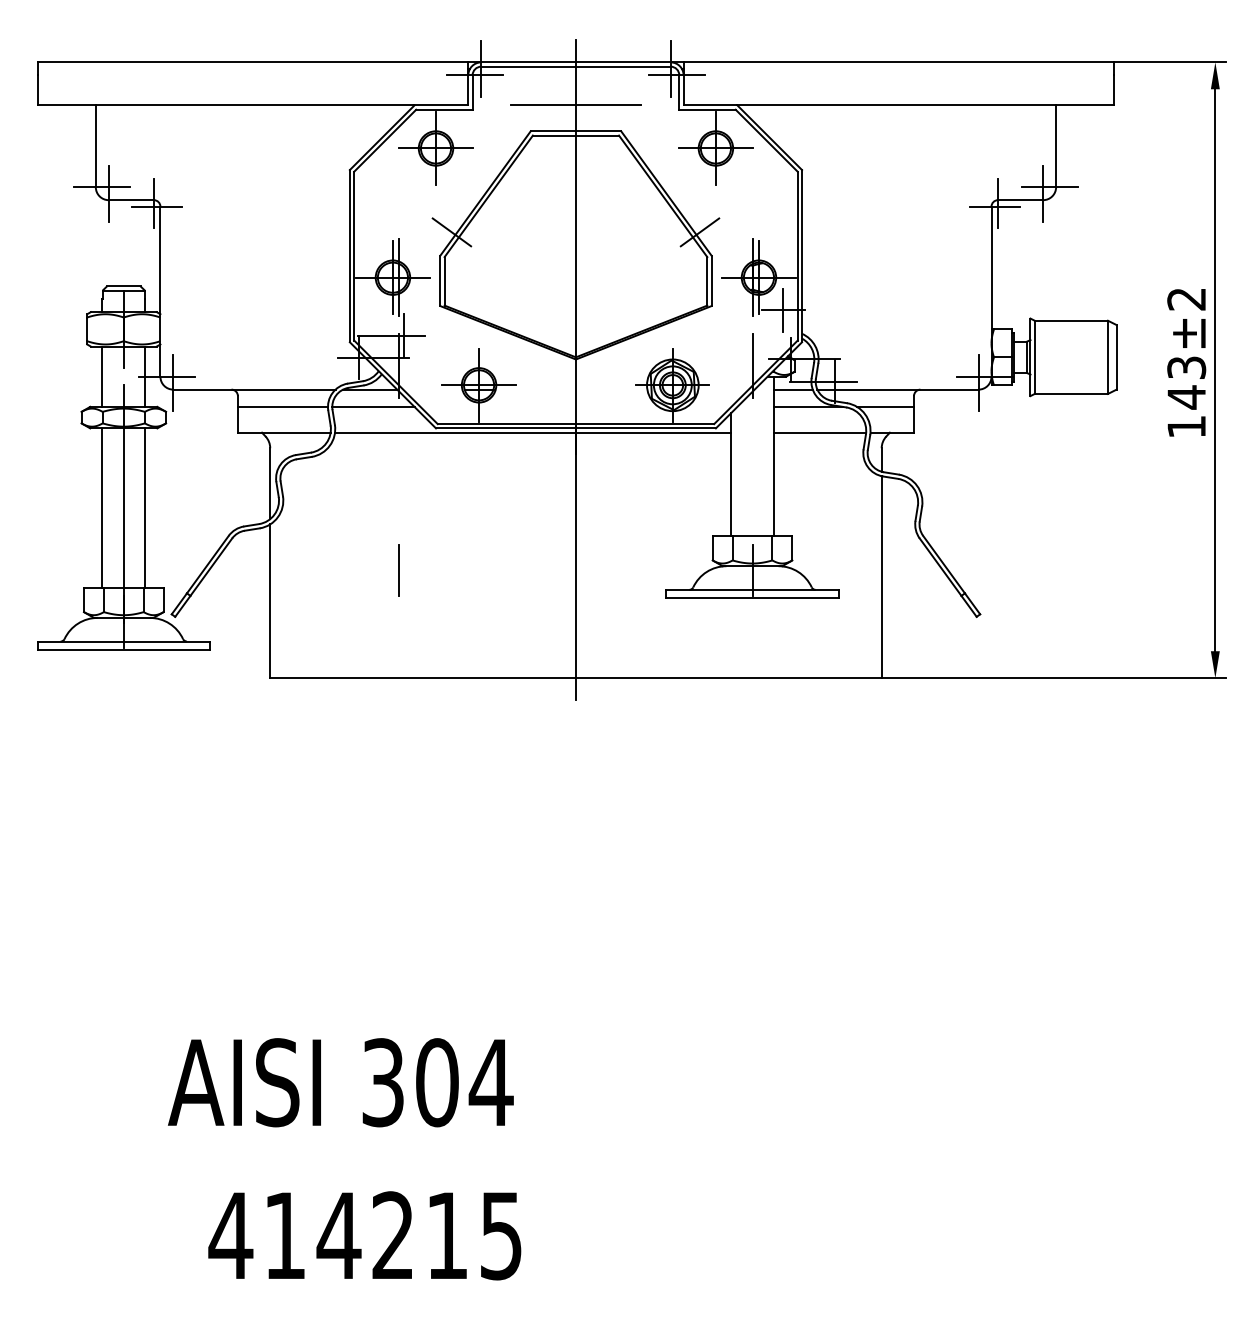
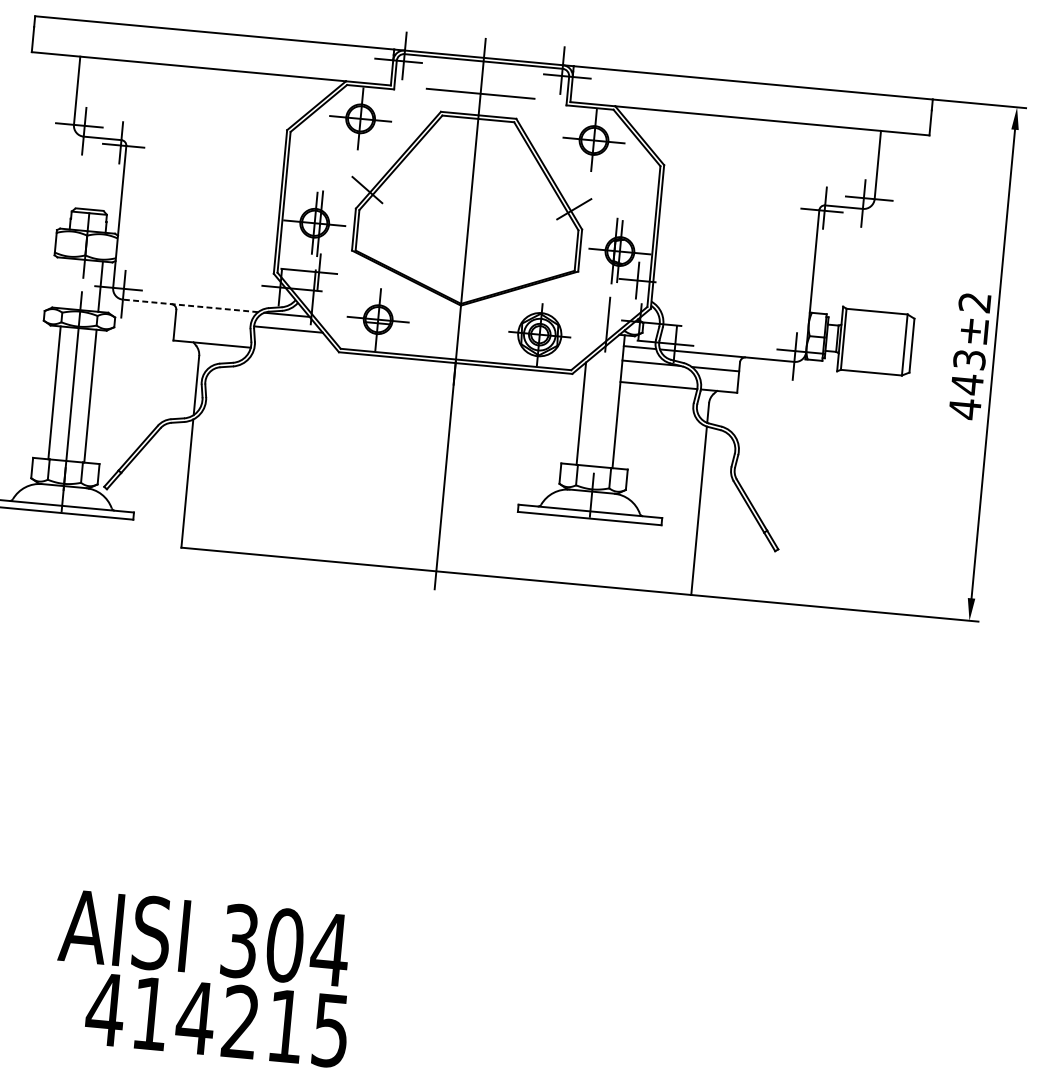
line: (102, 376) -> (64, 283), removed
line: (253, 389) -> (189, 305), solid -> dashed
line: (282, 406) -> (212, 322), removed
text: (1186, 426) -> (964, 408), 143 -> 443
line: (532, 432) -> (419, 363), removed
line: (399, 570) -> (297, 467), removed
text: (340, 1082) -> (204, 937), moved

